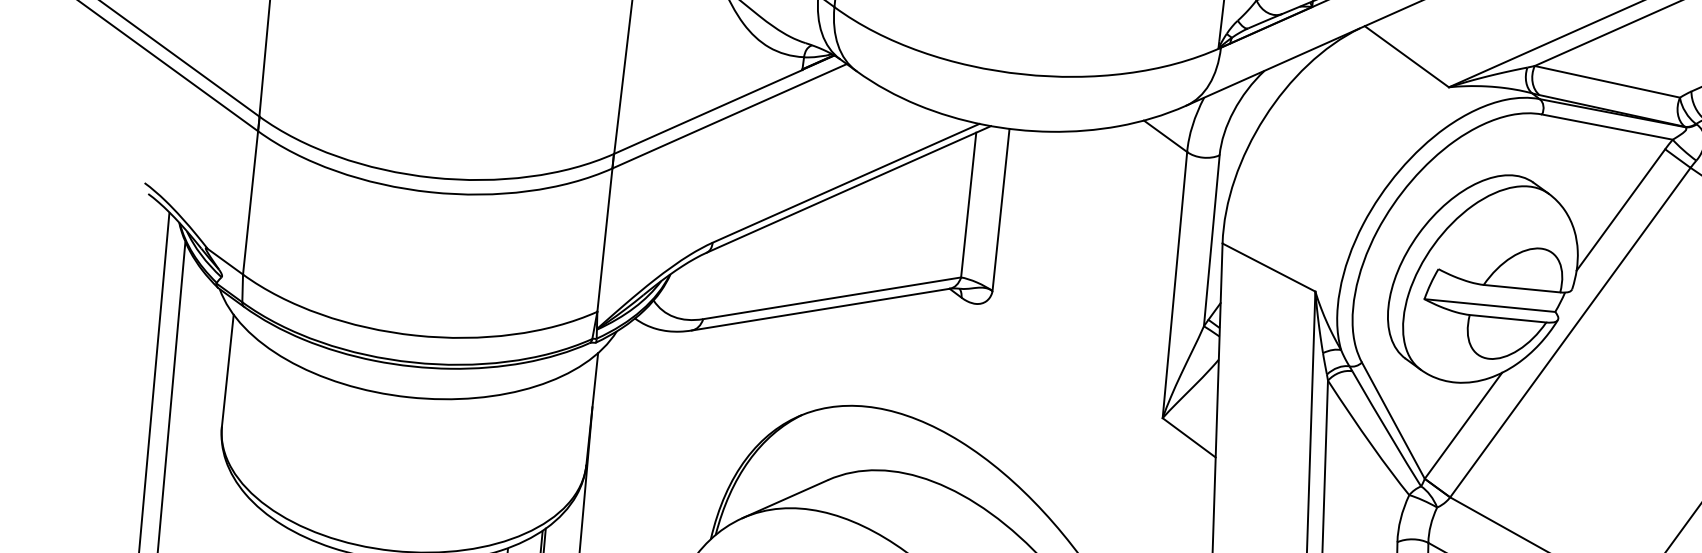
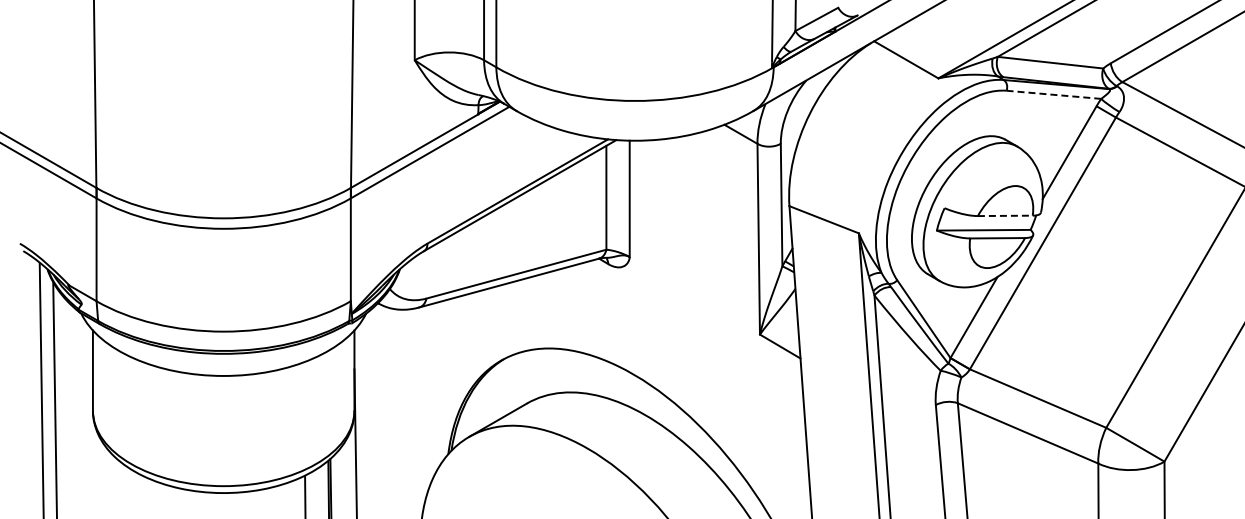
line: (1606, 126) -> (1053, 94), solid -> dashed
line: (1522, 288) -> (1005, 215), solid -> dashed

